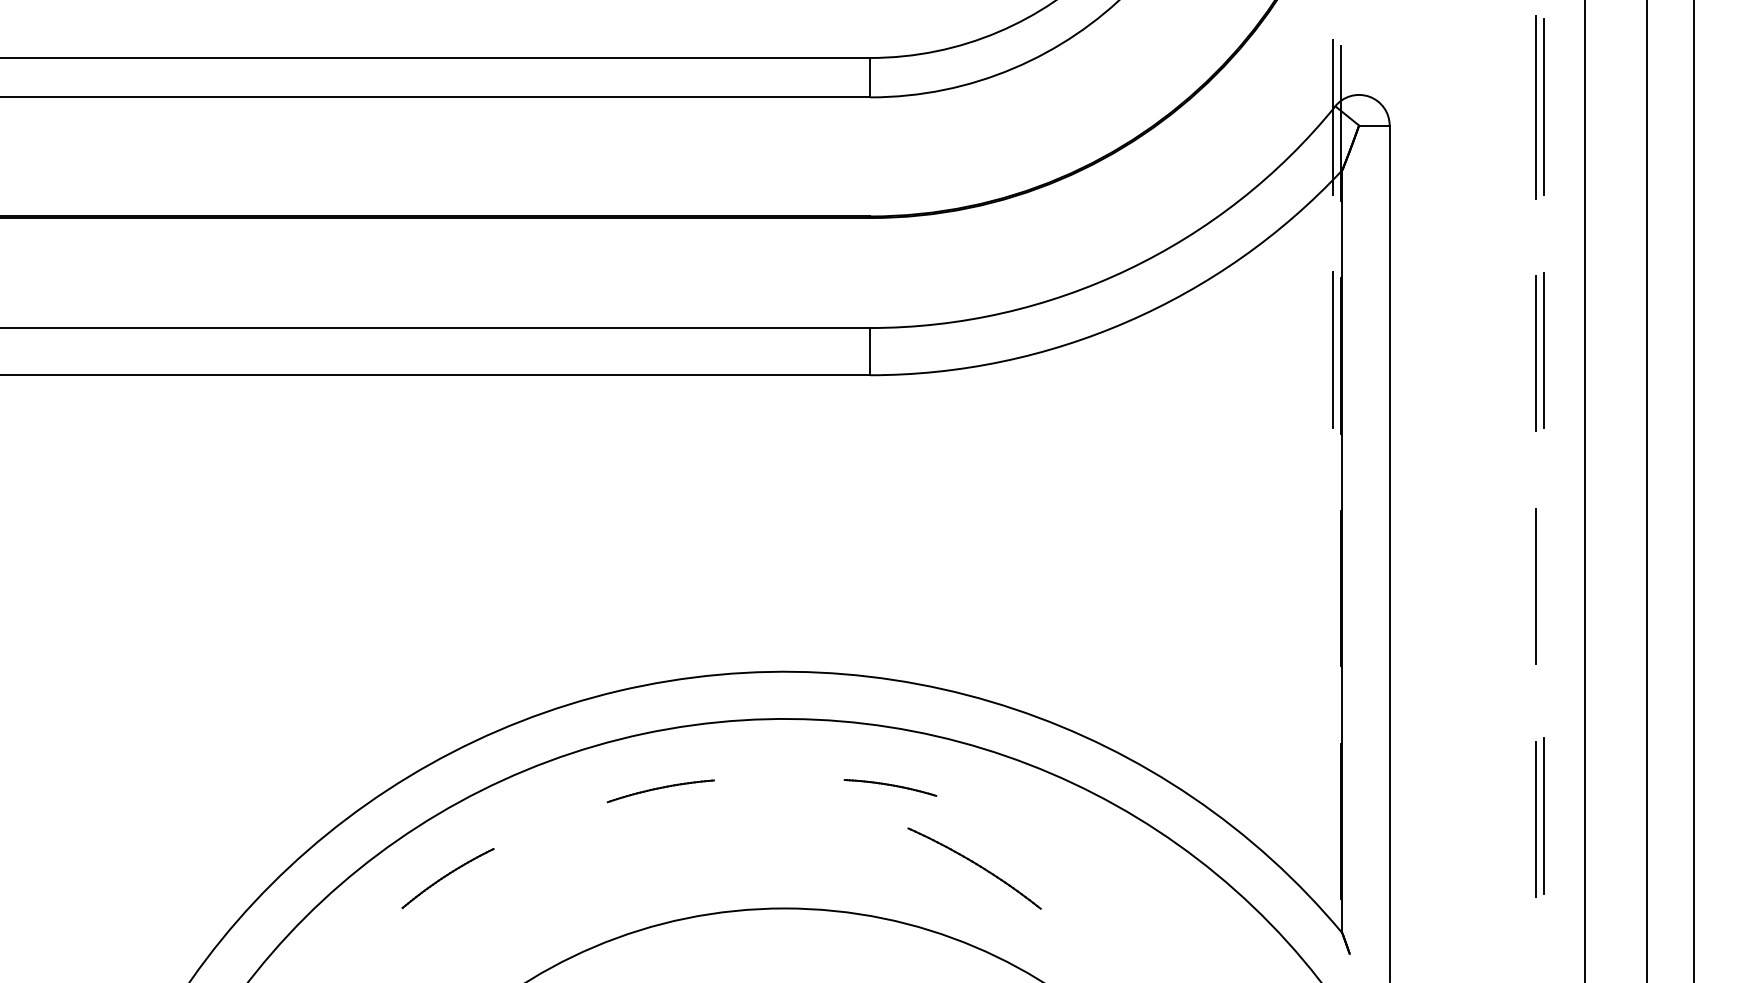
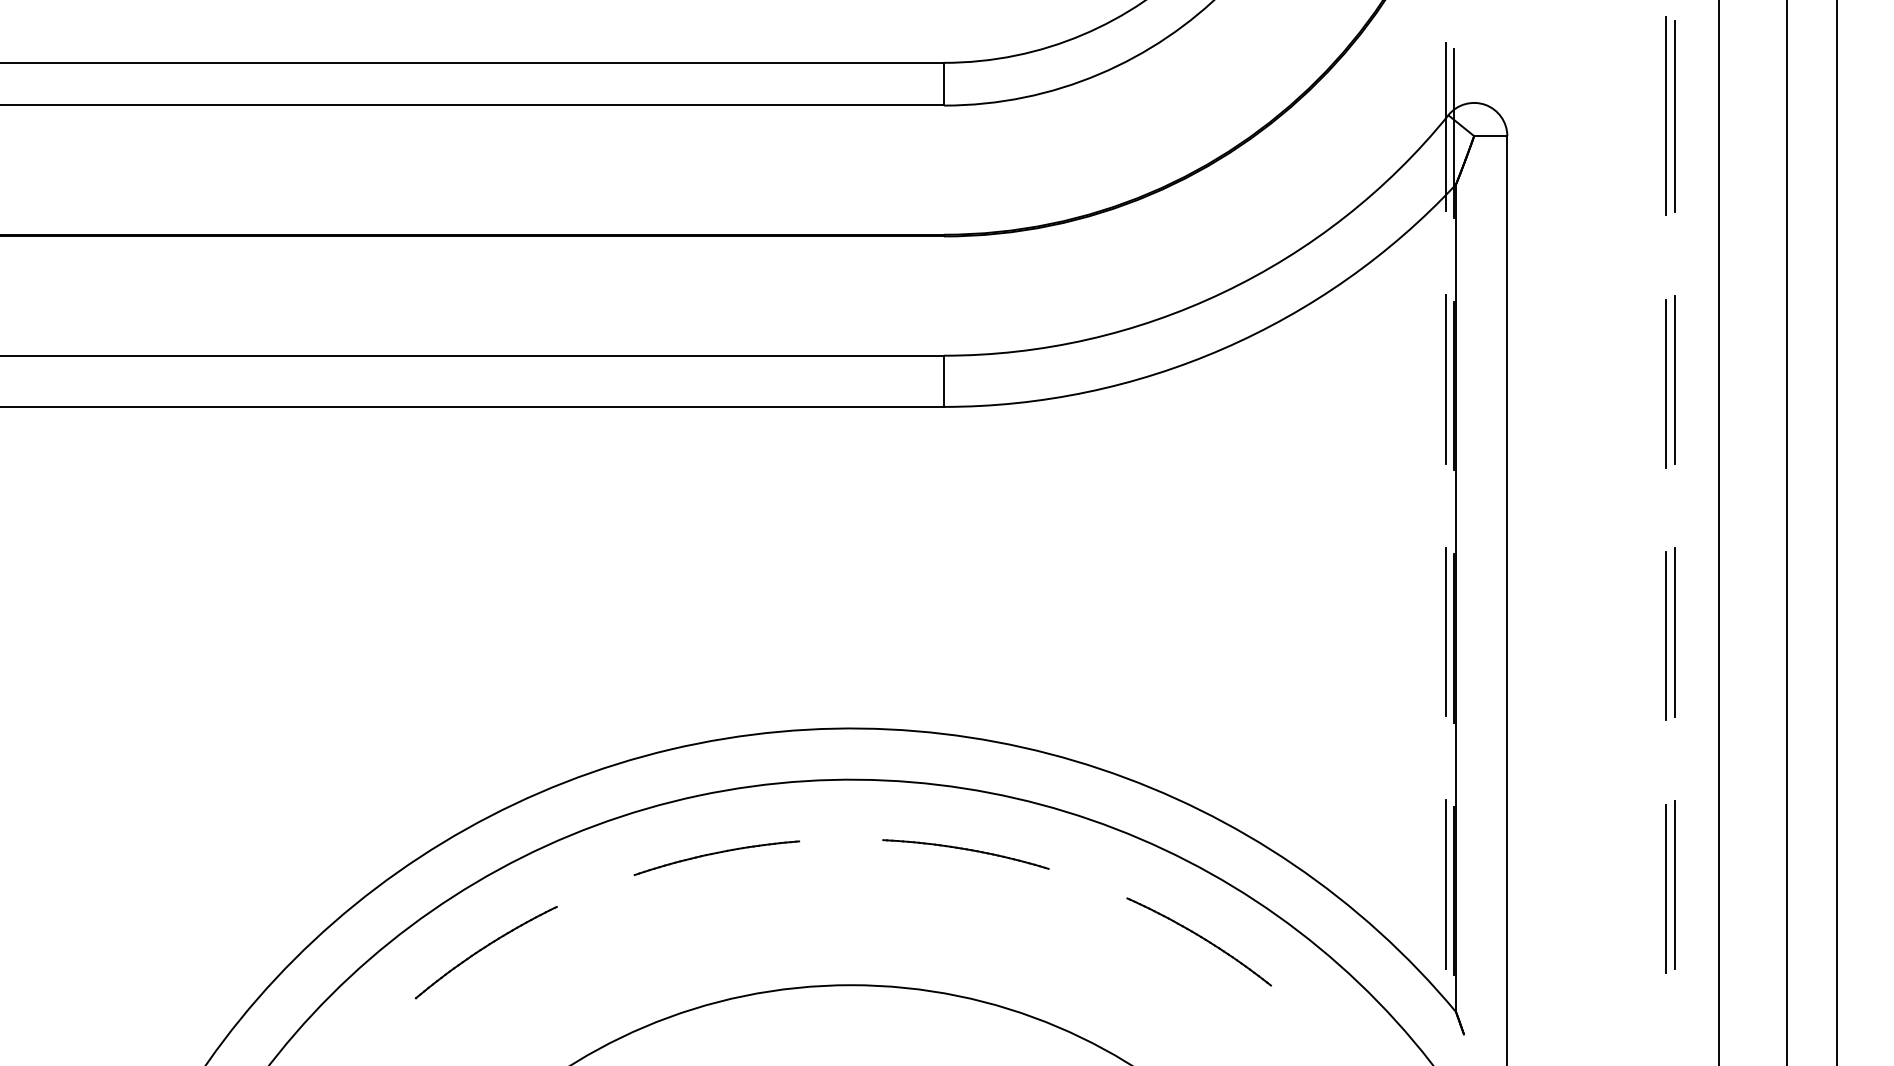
line: (1332, 582) -> (1445, 631), added
line: (1543, 583) -> (1674, 632), added
part: (890, 787) -> (965, 854), size x1.67
part: (660, 790) -> (716, 857), size x1.43
line: (1332, 815) -> (1445, 884), added
part: (974, 868) -> (1199, 941), moved
part: (447, 878) -> (485, 952), size x1.43

